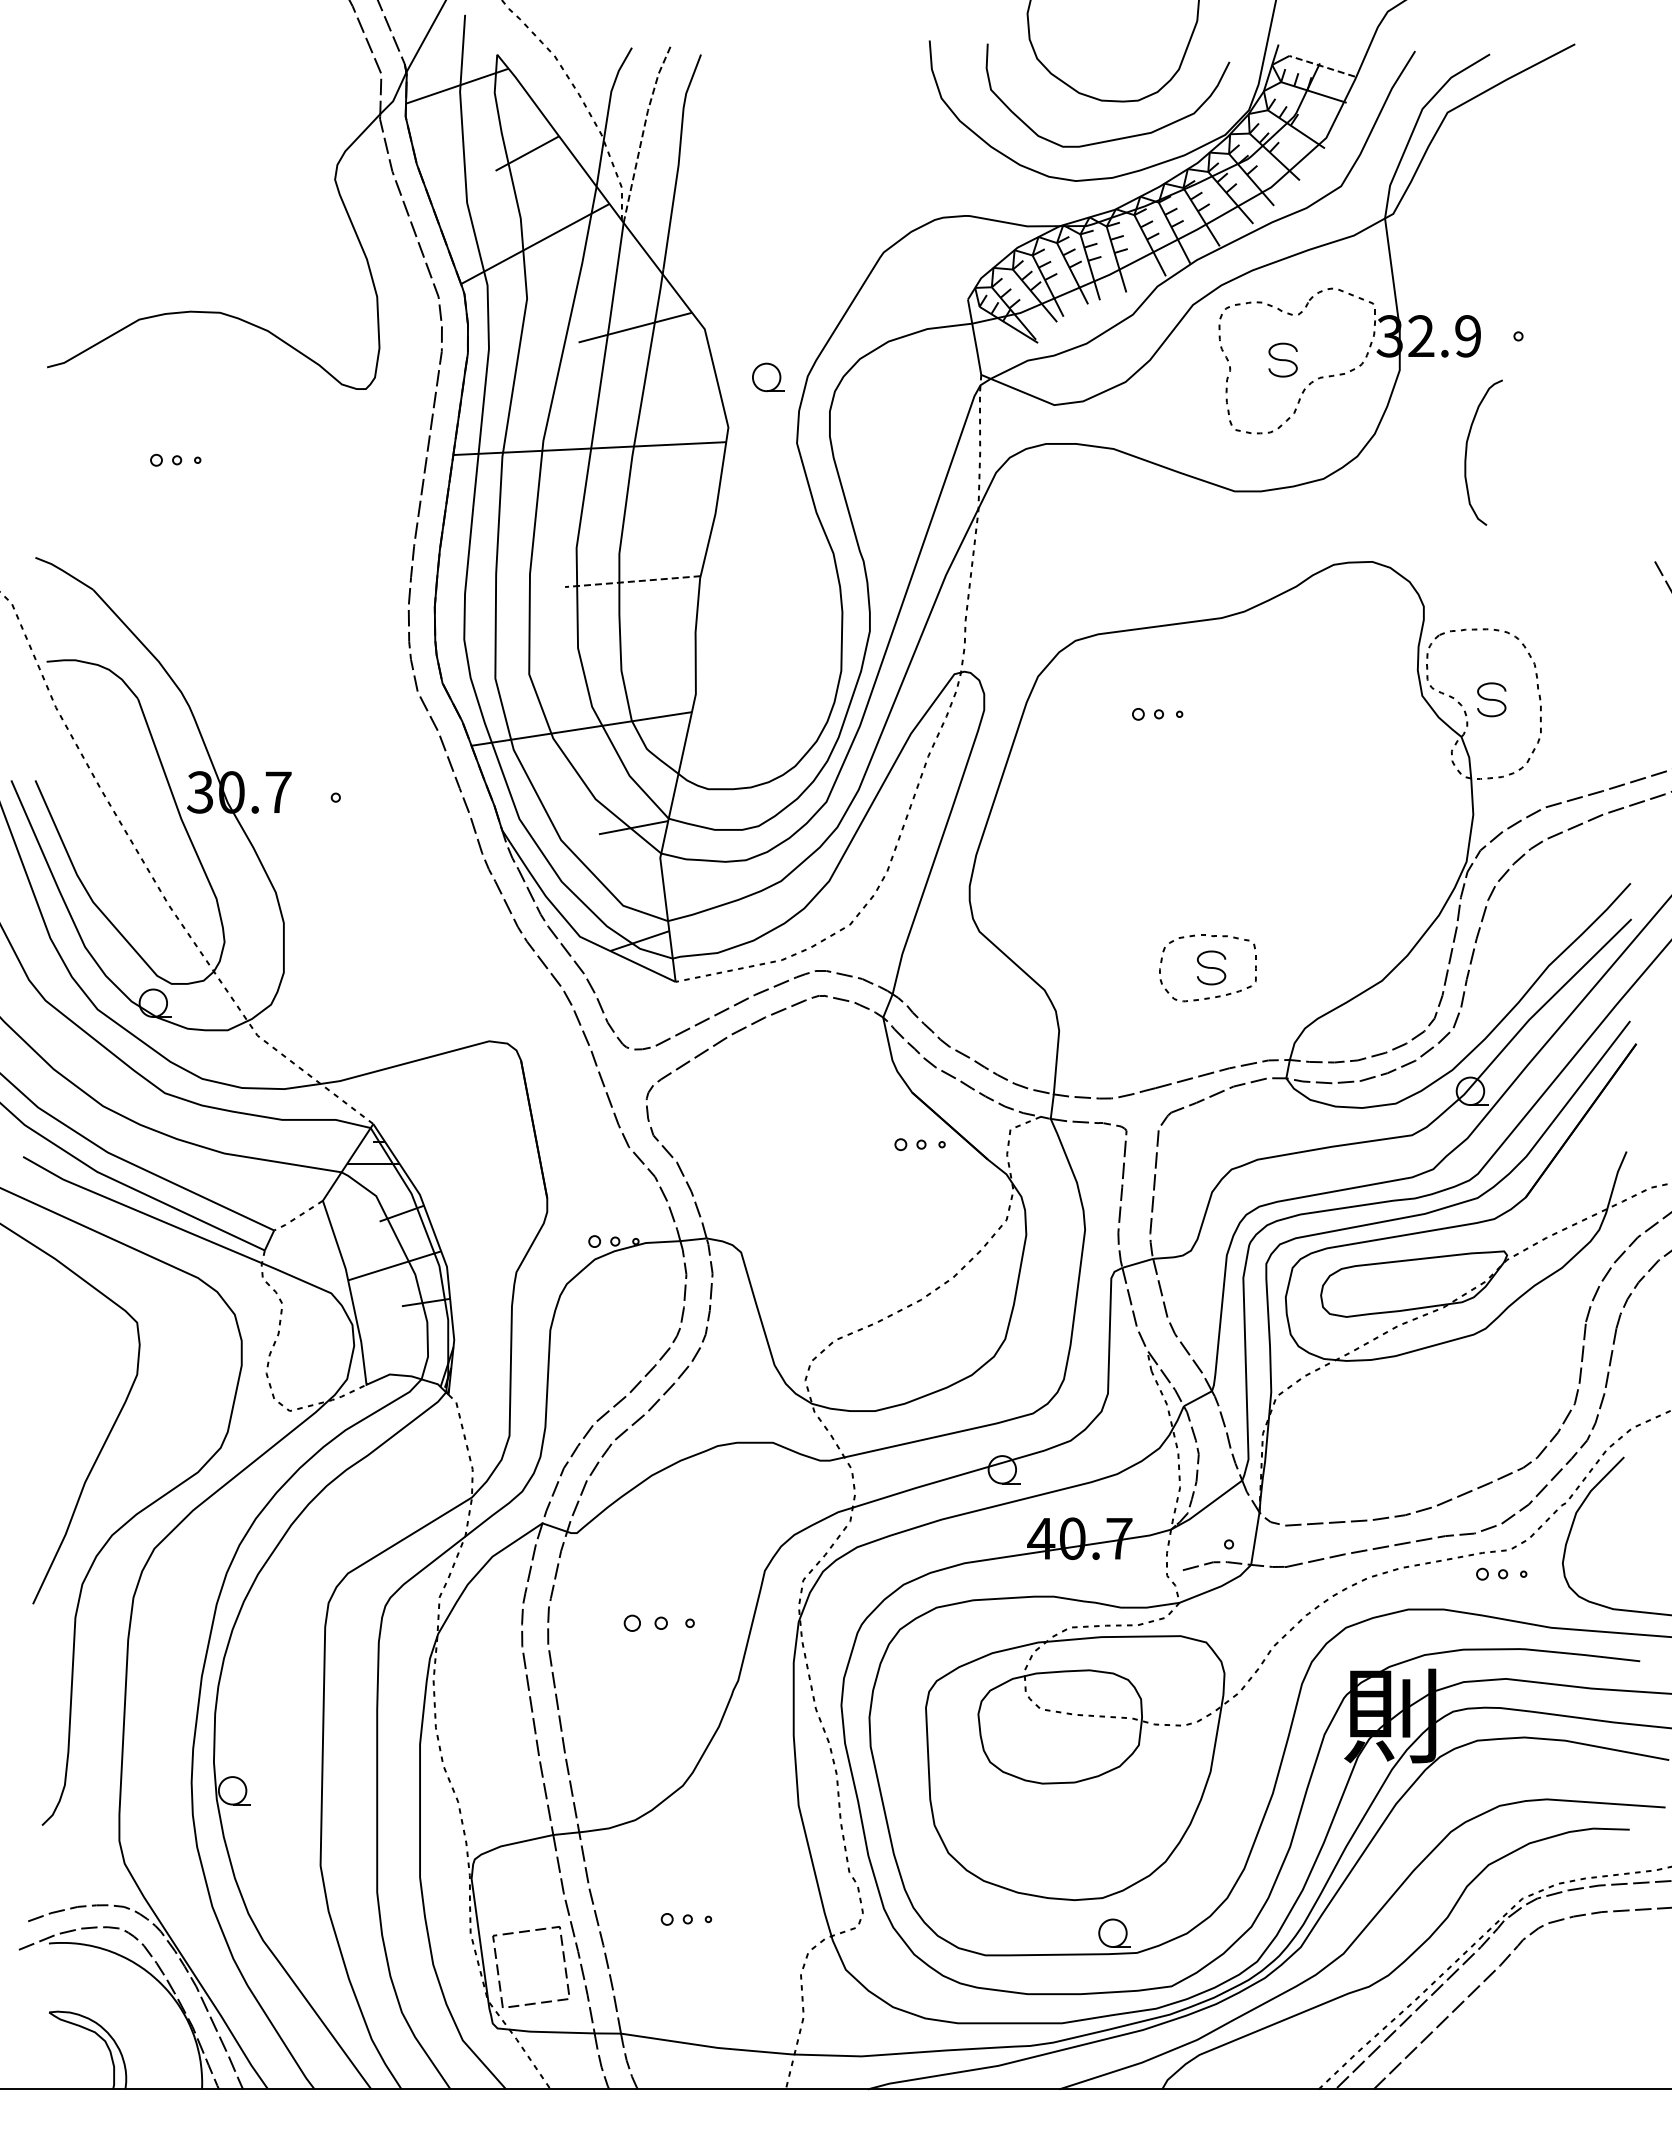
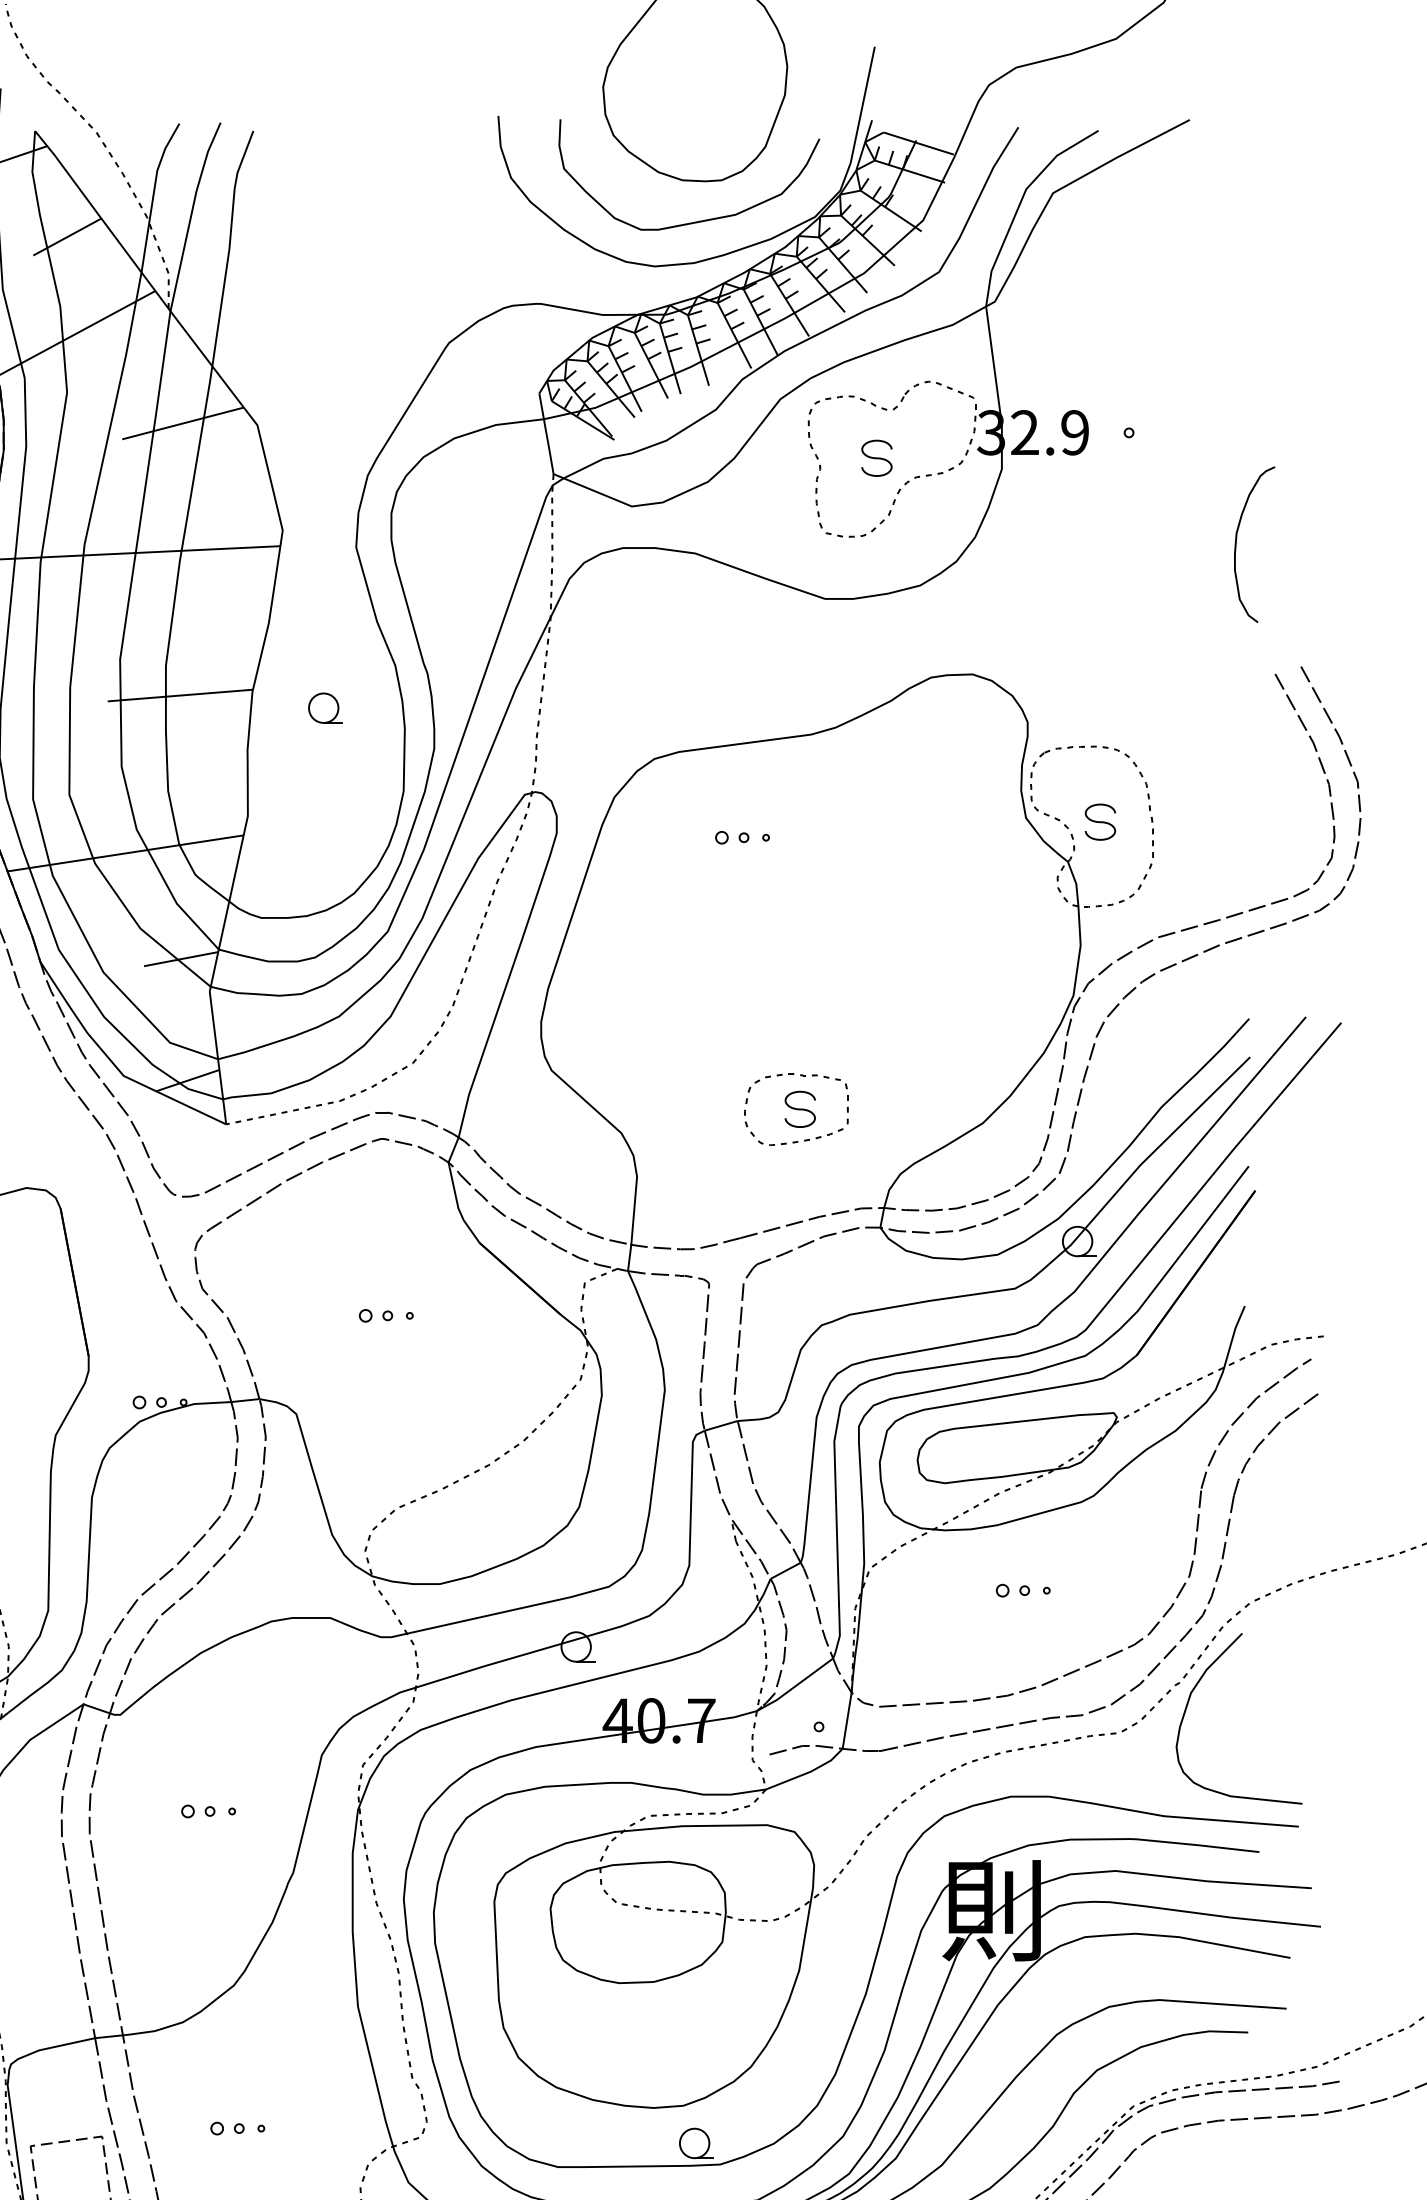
line: (1321, 66) -> (918, 143), dashed -> solid
line: (643, 132) -> (191, 214), dashed -> solid
part: (768, 377) -> (325, 708), moved
curve: (1467, 450) -> (1237, 542), moved
line: (632, 581) -> (179, 695), dashed -> solid
part: (919, 1144) -> (385, 1315), moved
part: (1501, 1573) -> (1023, 1589), moved
part: (658, 1623) -> (207, 1811), size x0.71

